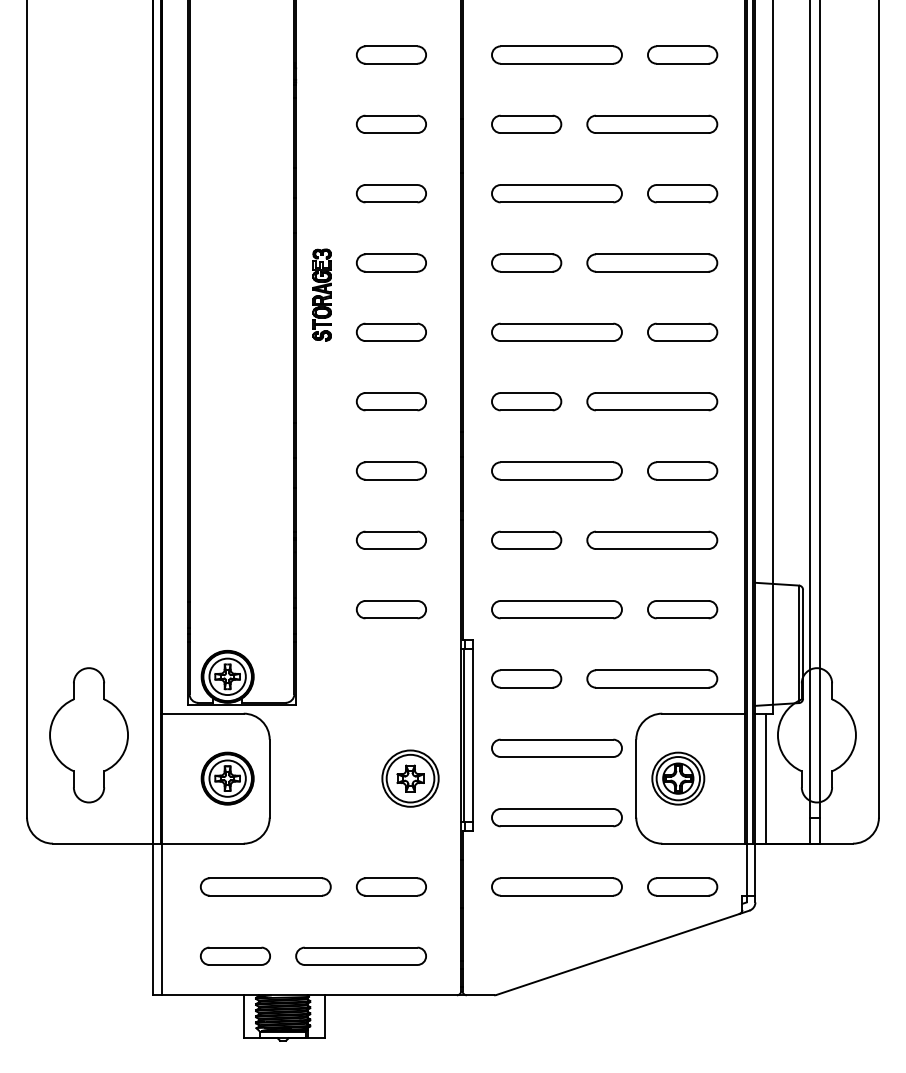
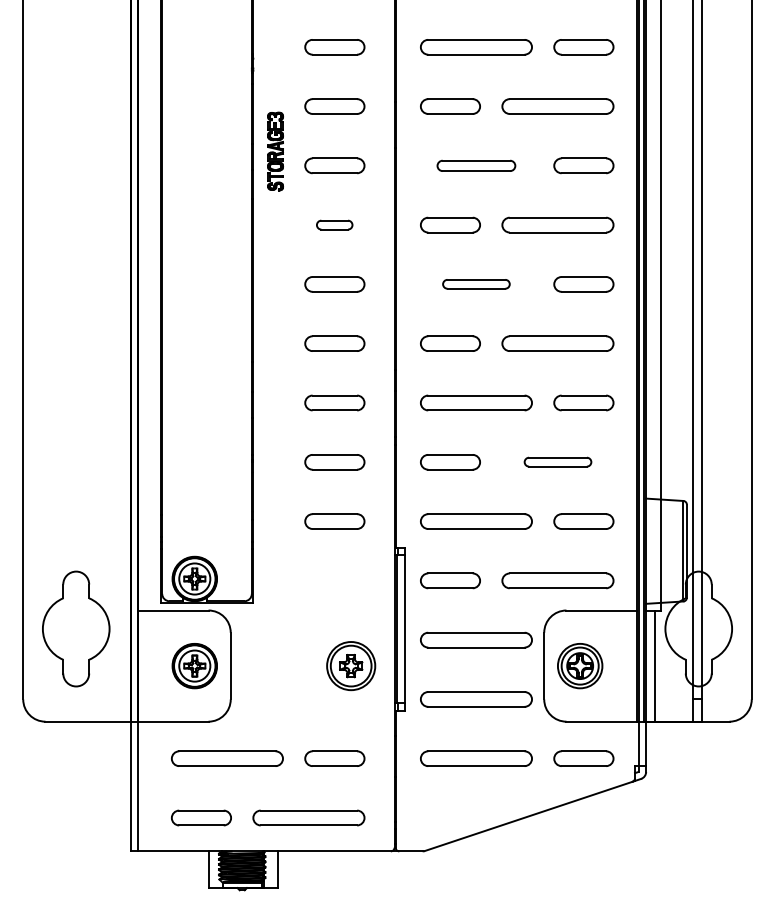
part: (556, 193) -> (476, 165), size x0.7
part: (390, 262) -> (334, 224), size x0.6
part: (321, 294) -> (275, 151), moved
part: (556, 331) -> (476, 283), size x0.6
part: (652, 539) -> (558, 461), size x0.6

